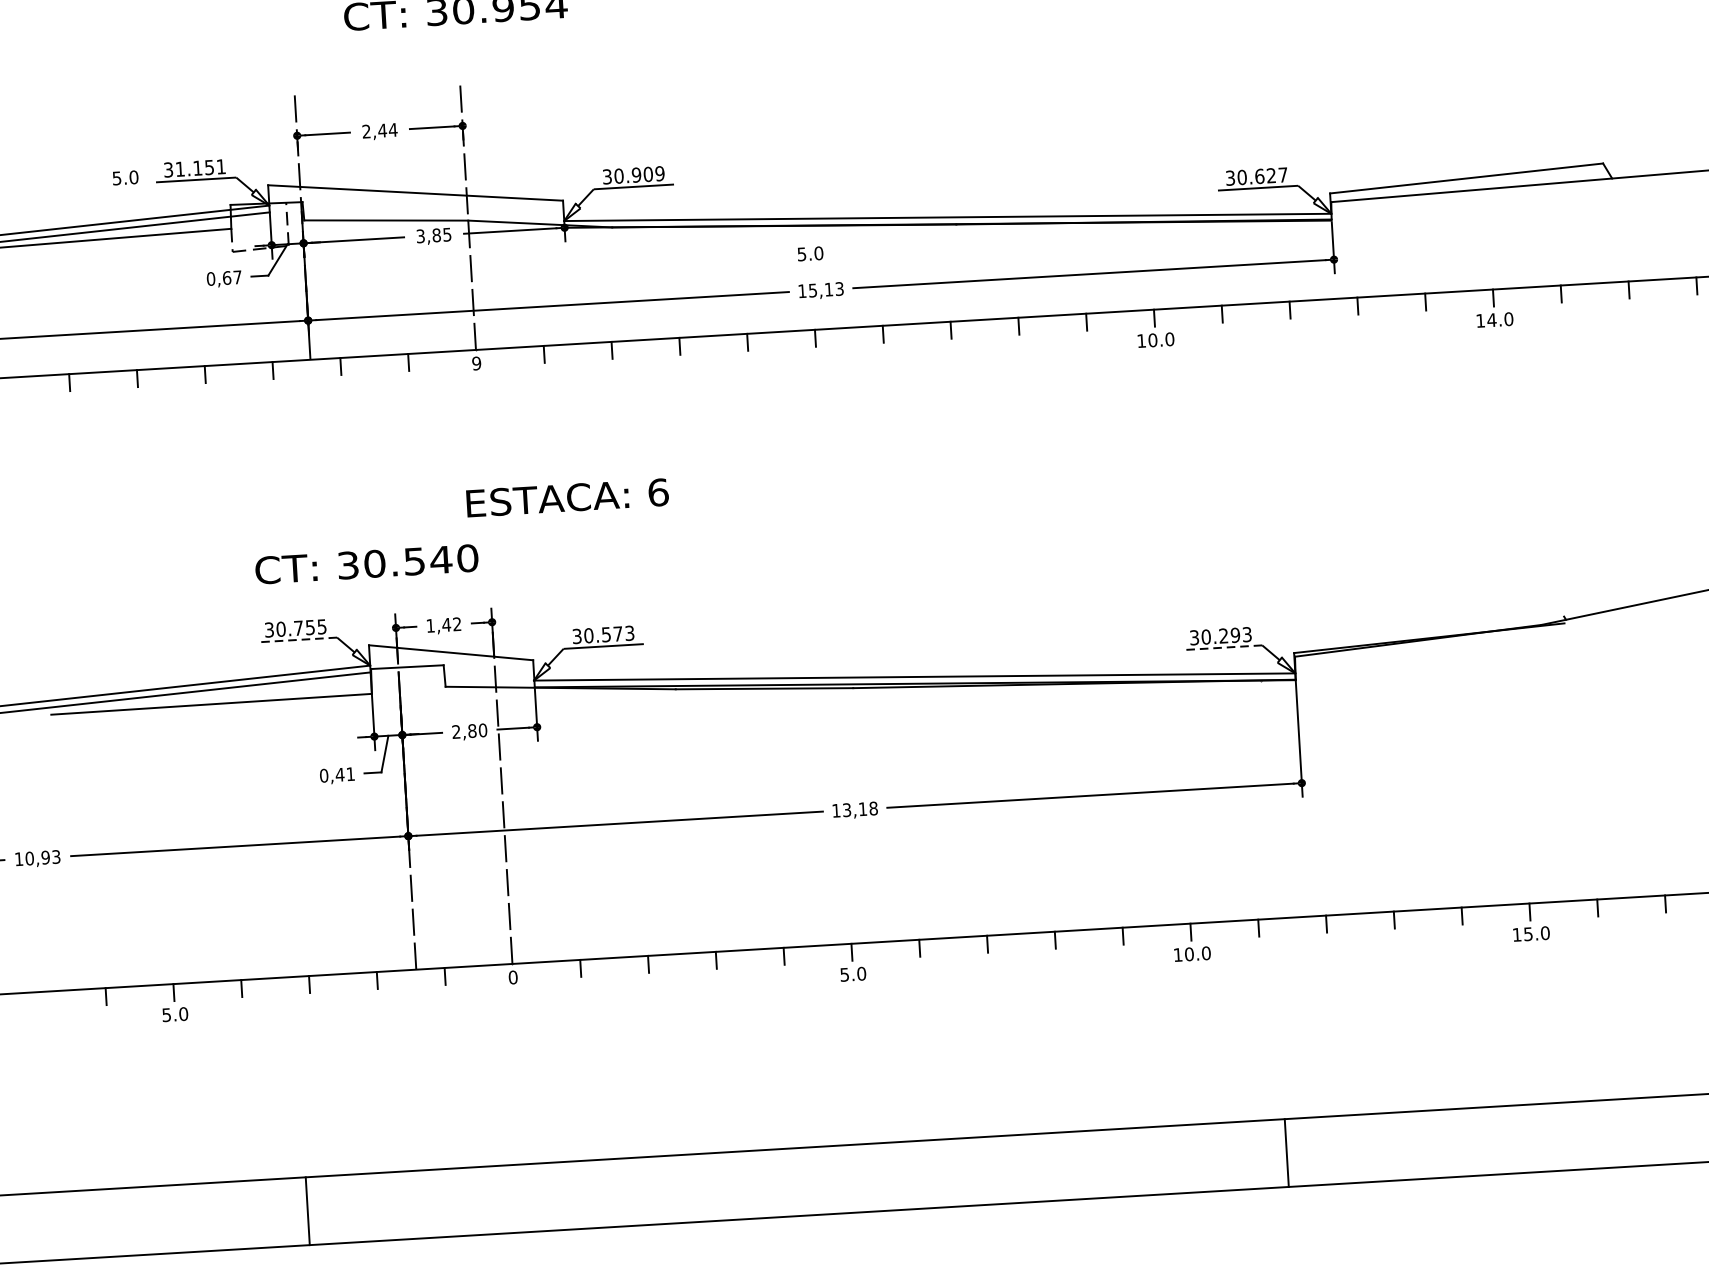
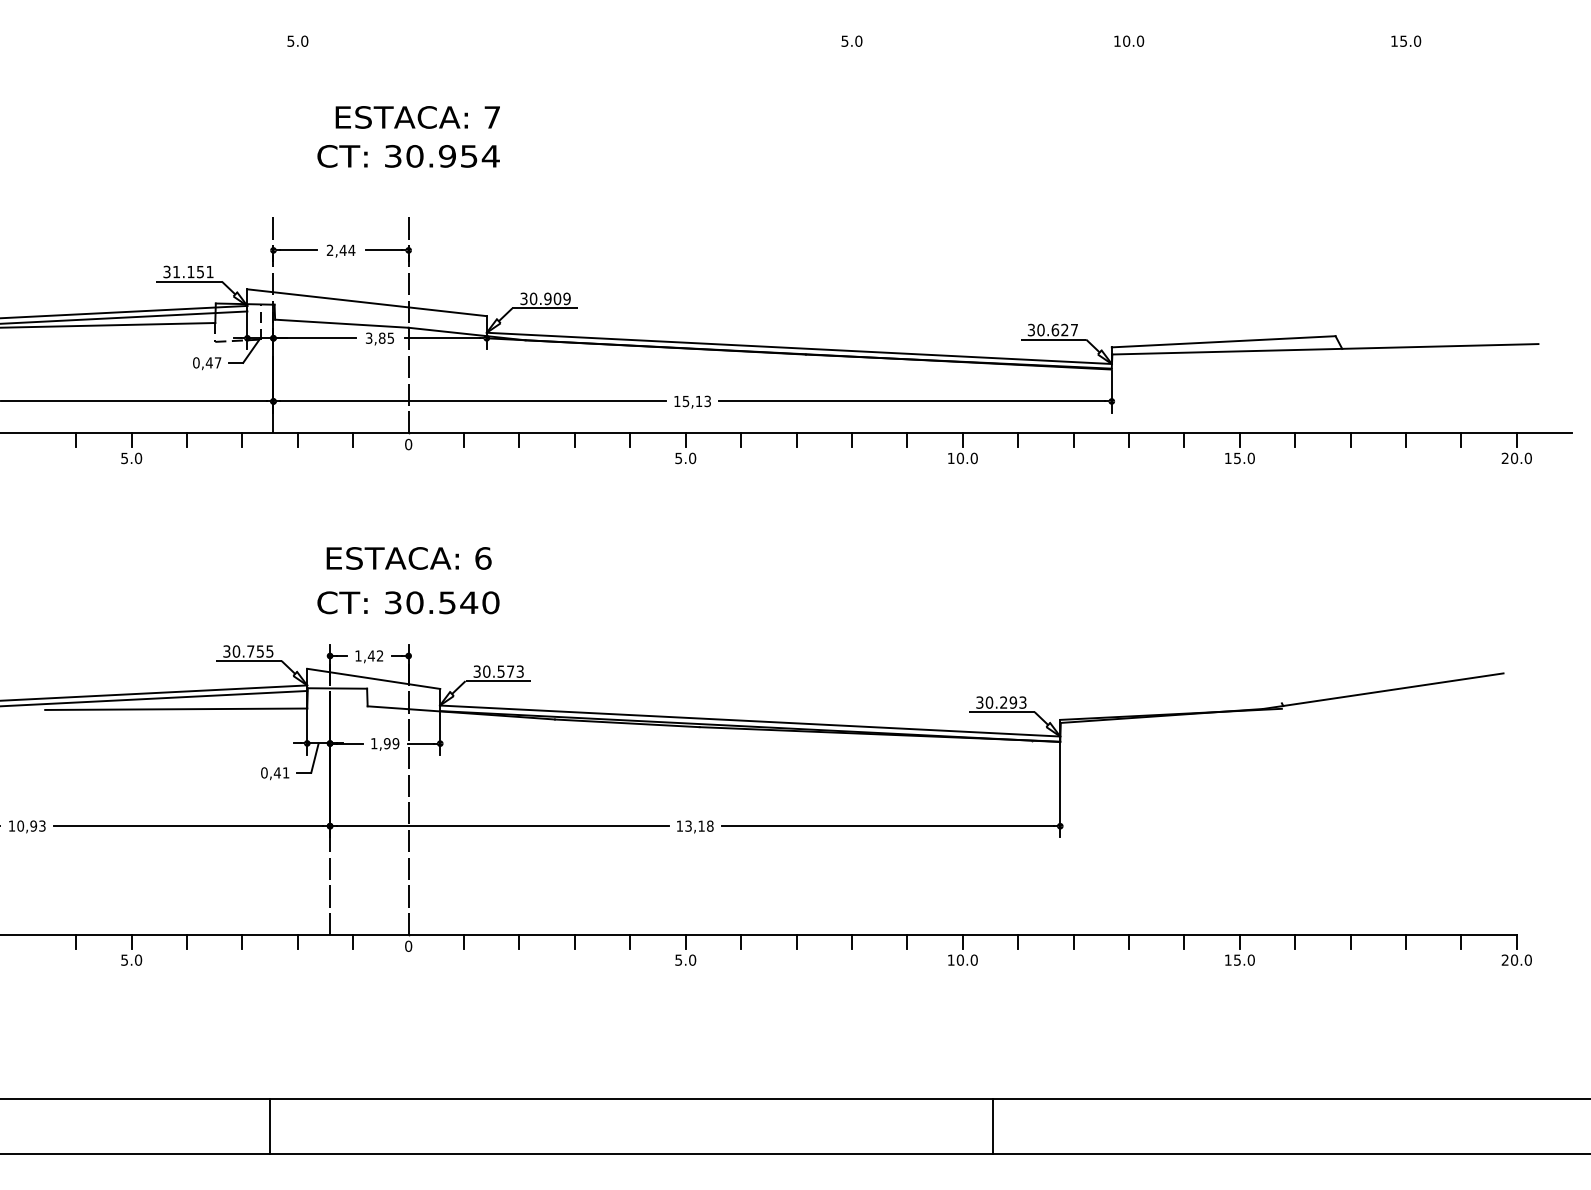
text: (125, 178) -> (131, 458), moved
text: (810, 253) -> (685, 458), moved
text: (225, 277) -> (208, 362), 0,67 -> 0,47
text: (1491, 320) -> (1237, 458), 14.0 -> 15.0
text: (476, 363) -> (408, 444), 9 -> 0
text: (566, 498) -> (408, 558), moved
text: (366, 563) -> (408, 602), moved
line: (296, 640) -> (248, 661), dashed -> solid
line: (1221, 648) -> (1001, 712), dashed -> solid
text: (470, 730) -> (385, 743), 2,80 -> 1,99
line: (1287, 1152) -> (993, 1126), moved
line: (308, 1210) -> (270, 1126), moved

